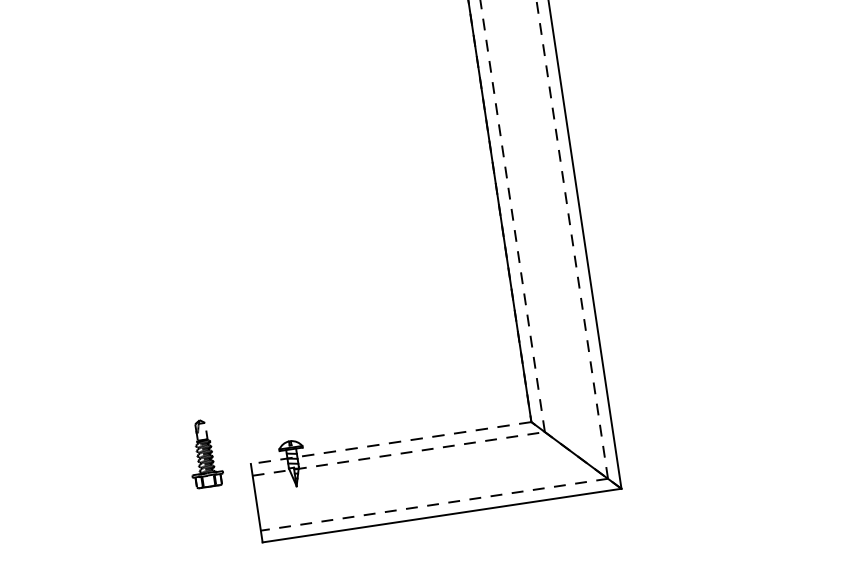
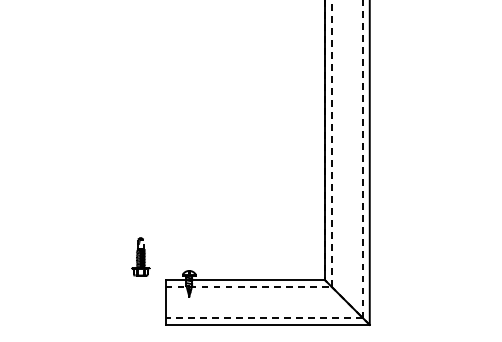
line: (391, 443) -> (245, 280), dashed -> solid
part: (203, 453) -> (140, 256), moved

